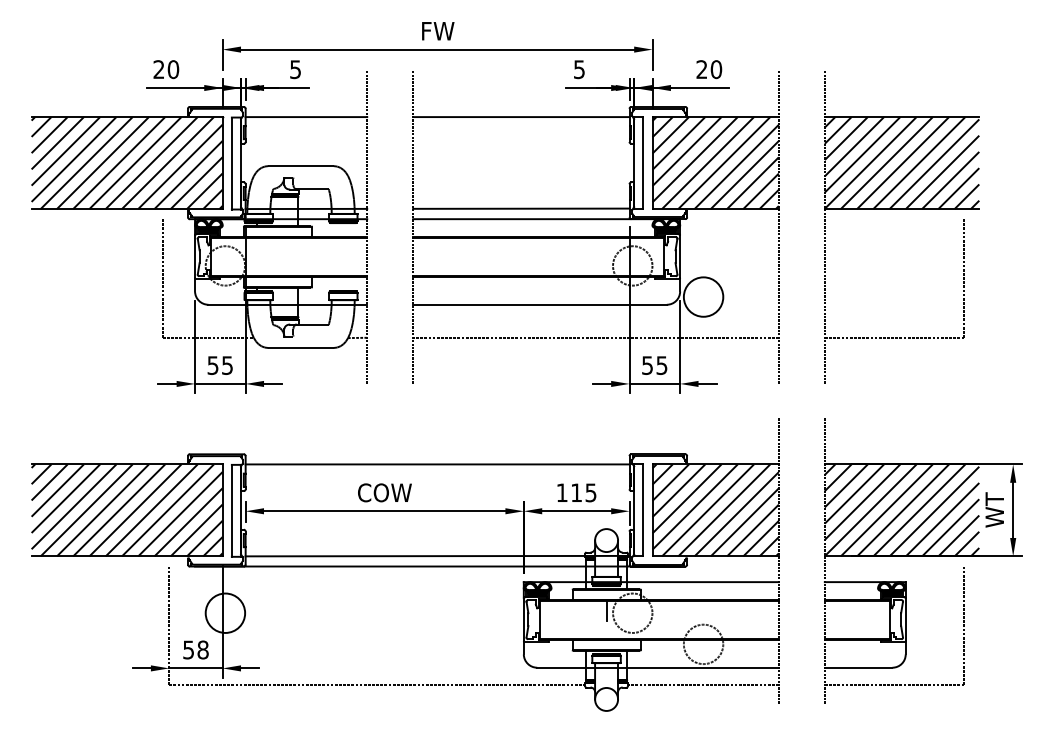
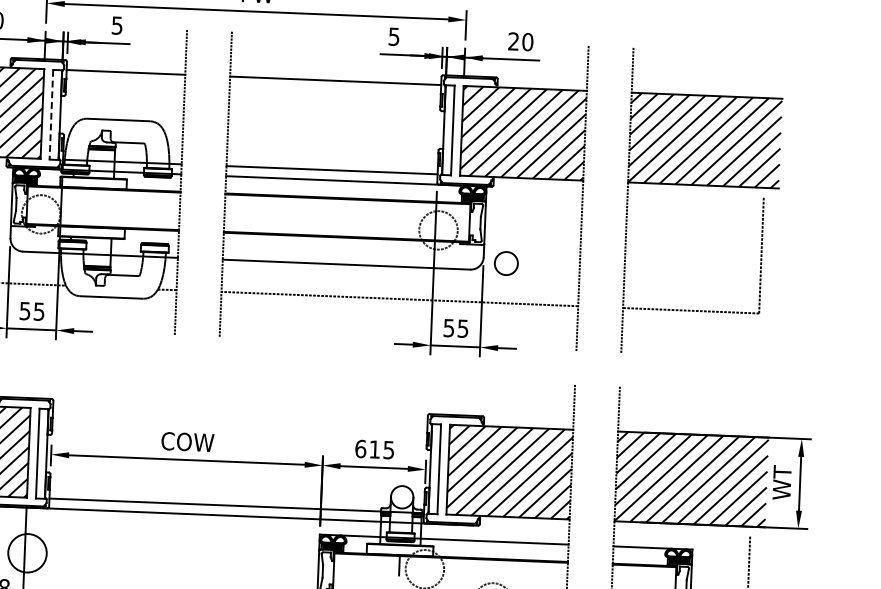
line: (231, 163) -> (51, 114), solid -> dashed
circle: (703, 296) -> (506, 262), size x0.6
line: (437, 464) -> (240, 416), removed
text: (561, 492) -> (360, 448), 115 -> 615

